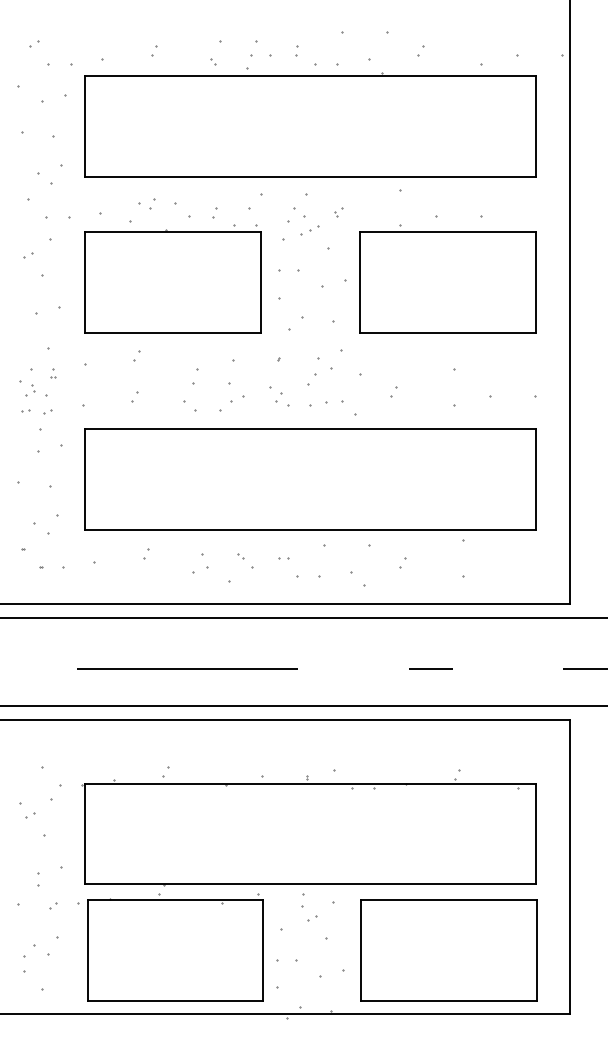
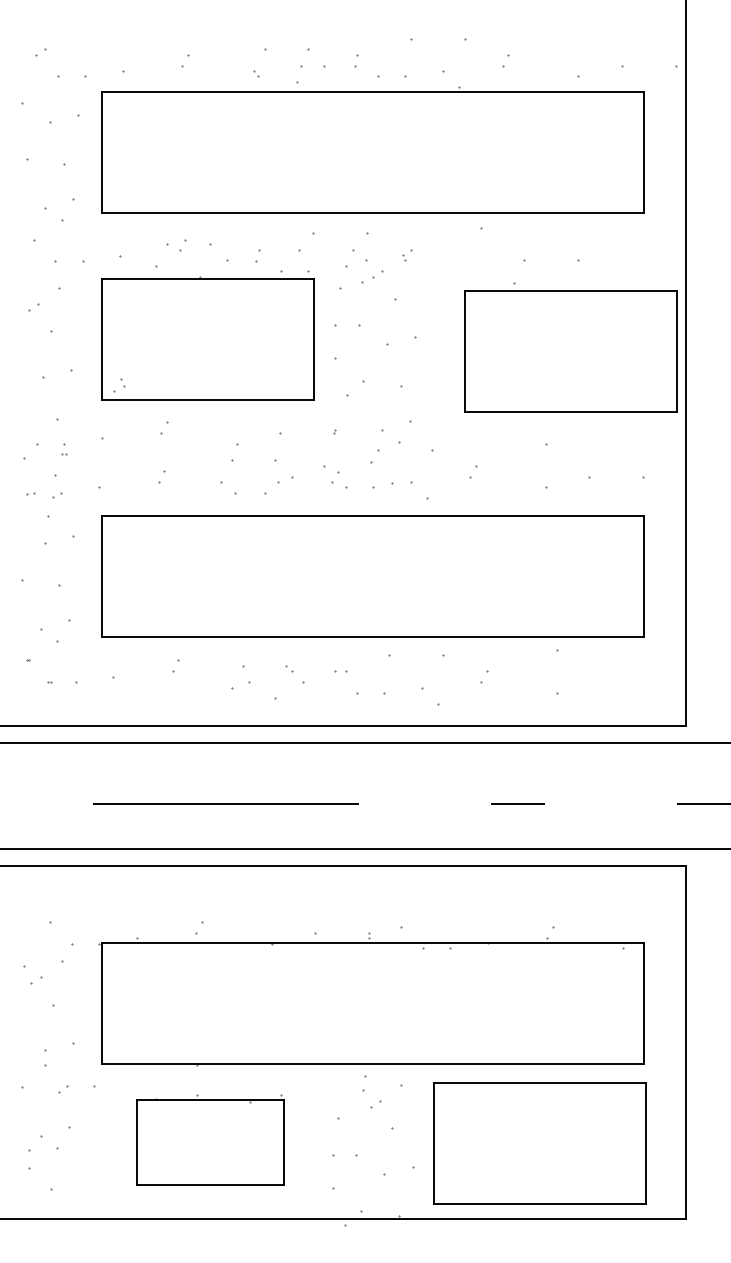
part: (447, 278) -> (570, 346), moved
part: (30, 390) -> (119, 385), moved
part: (175, 947) -> (210, 1139), size x0.7

